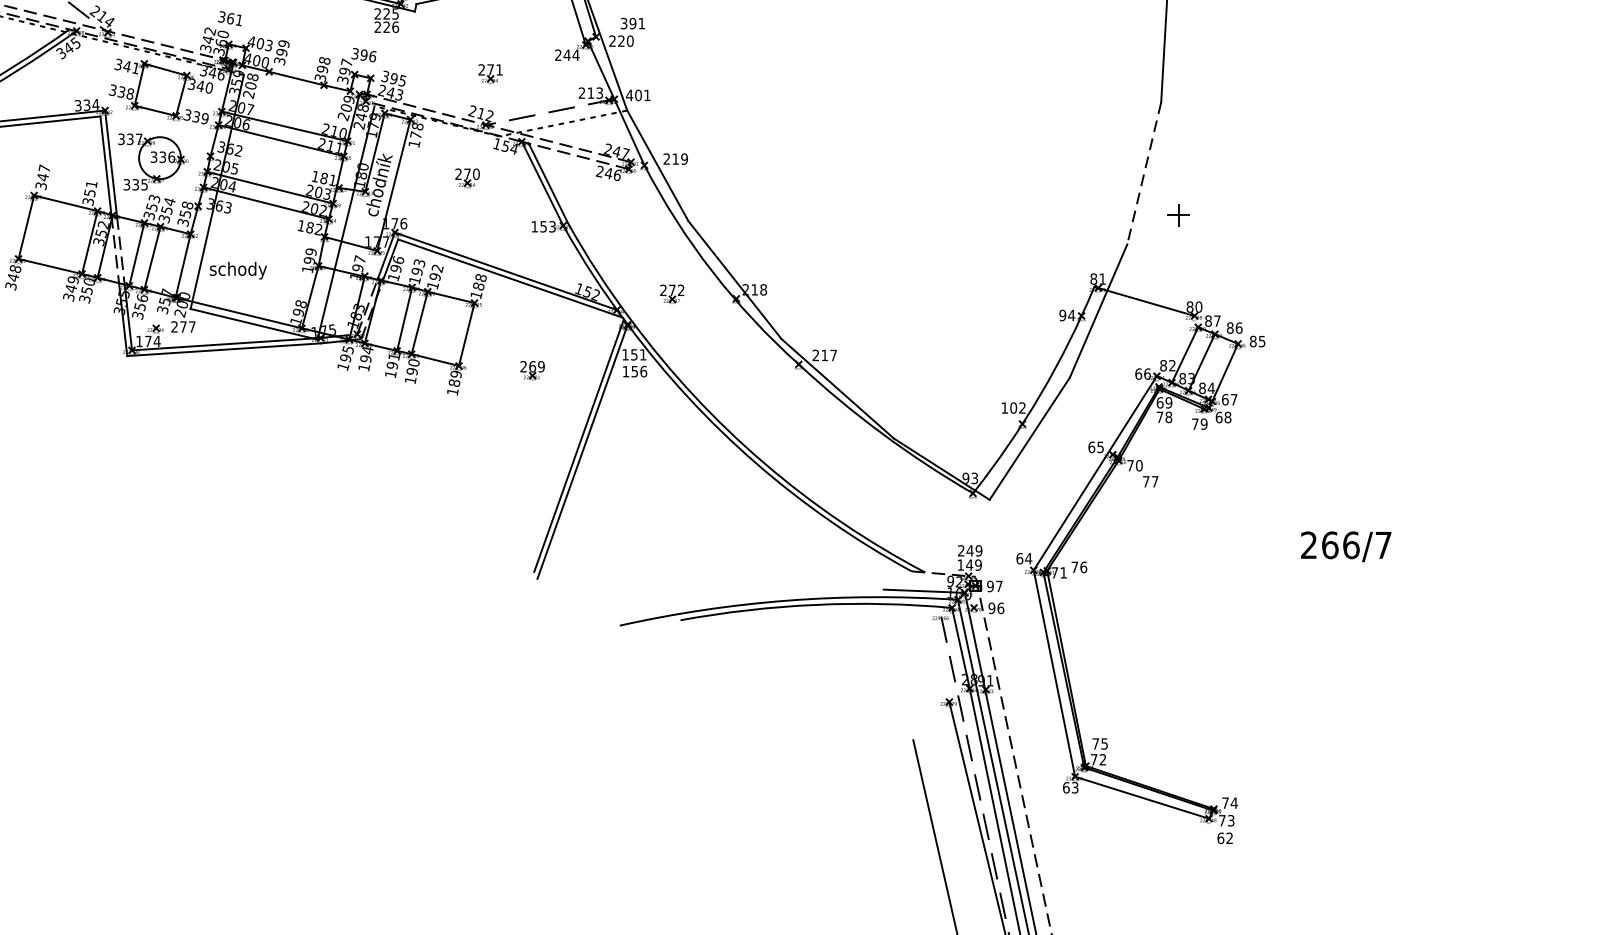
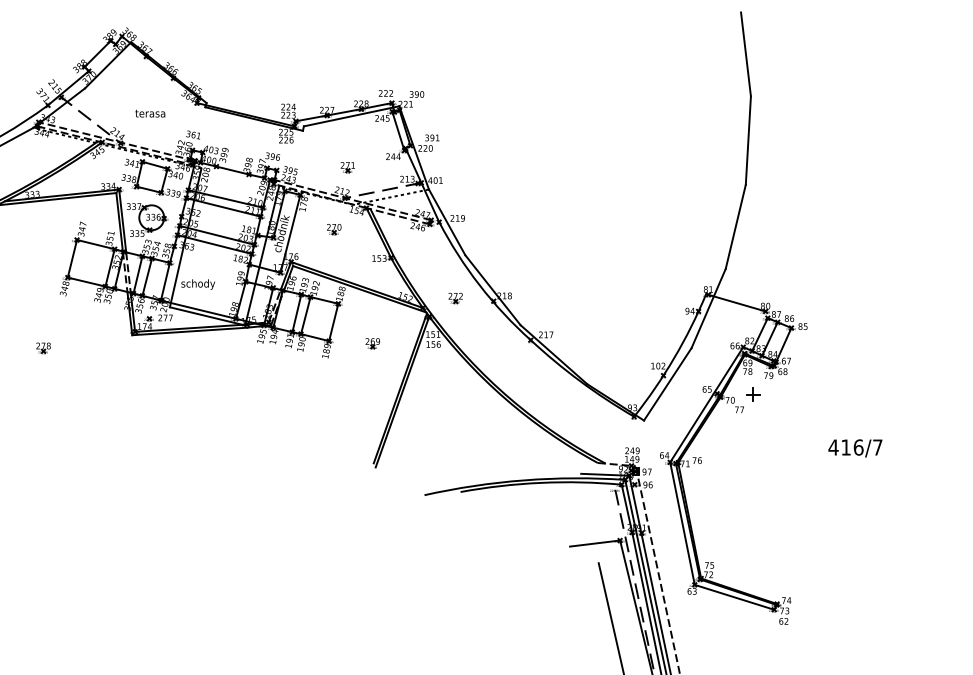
line: (1143, 174) -> (735, 227), dashed -> solid
part: (1179, 214) -> (753, 394), moved
text: (1319, 545) -> (839, 447), 266/7 -> 416/7
line: (907, 707) -> (595, 543), added

